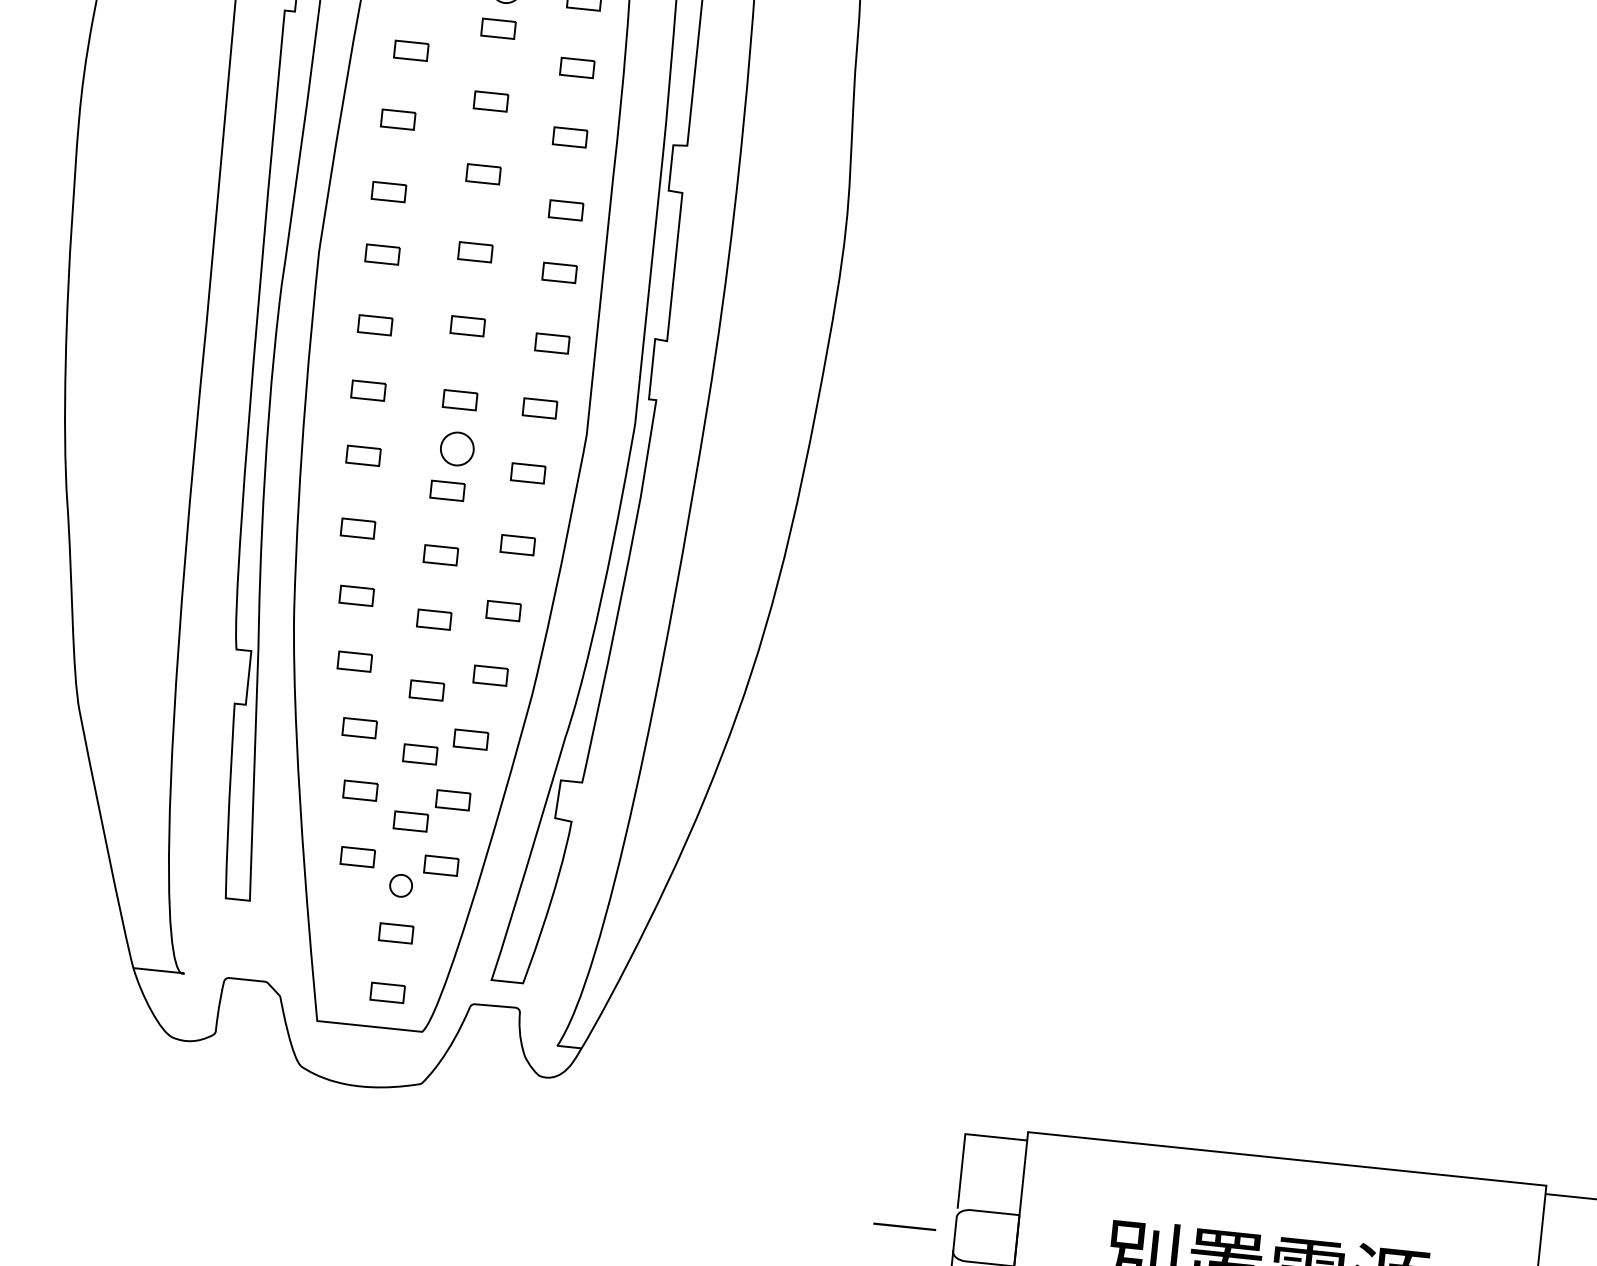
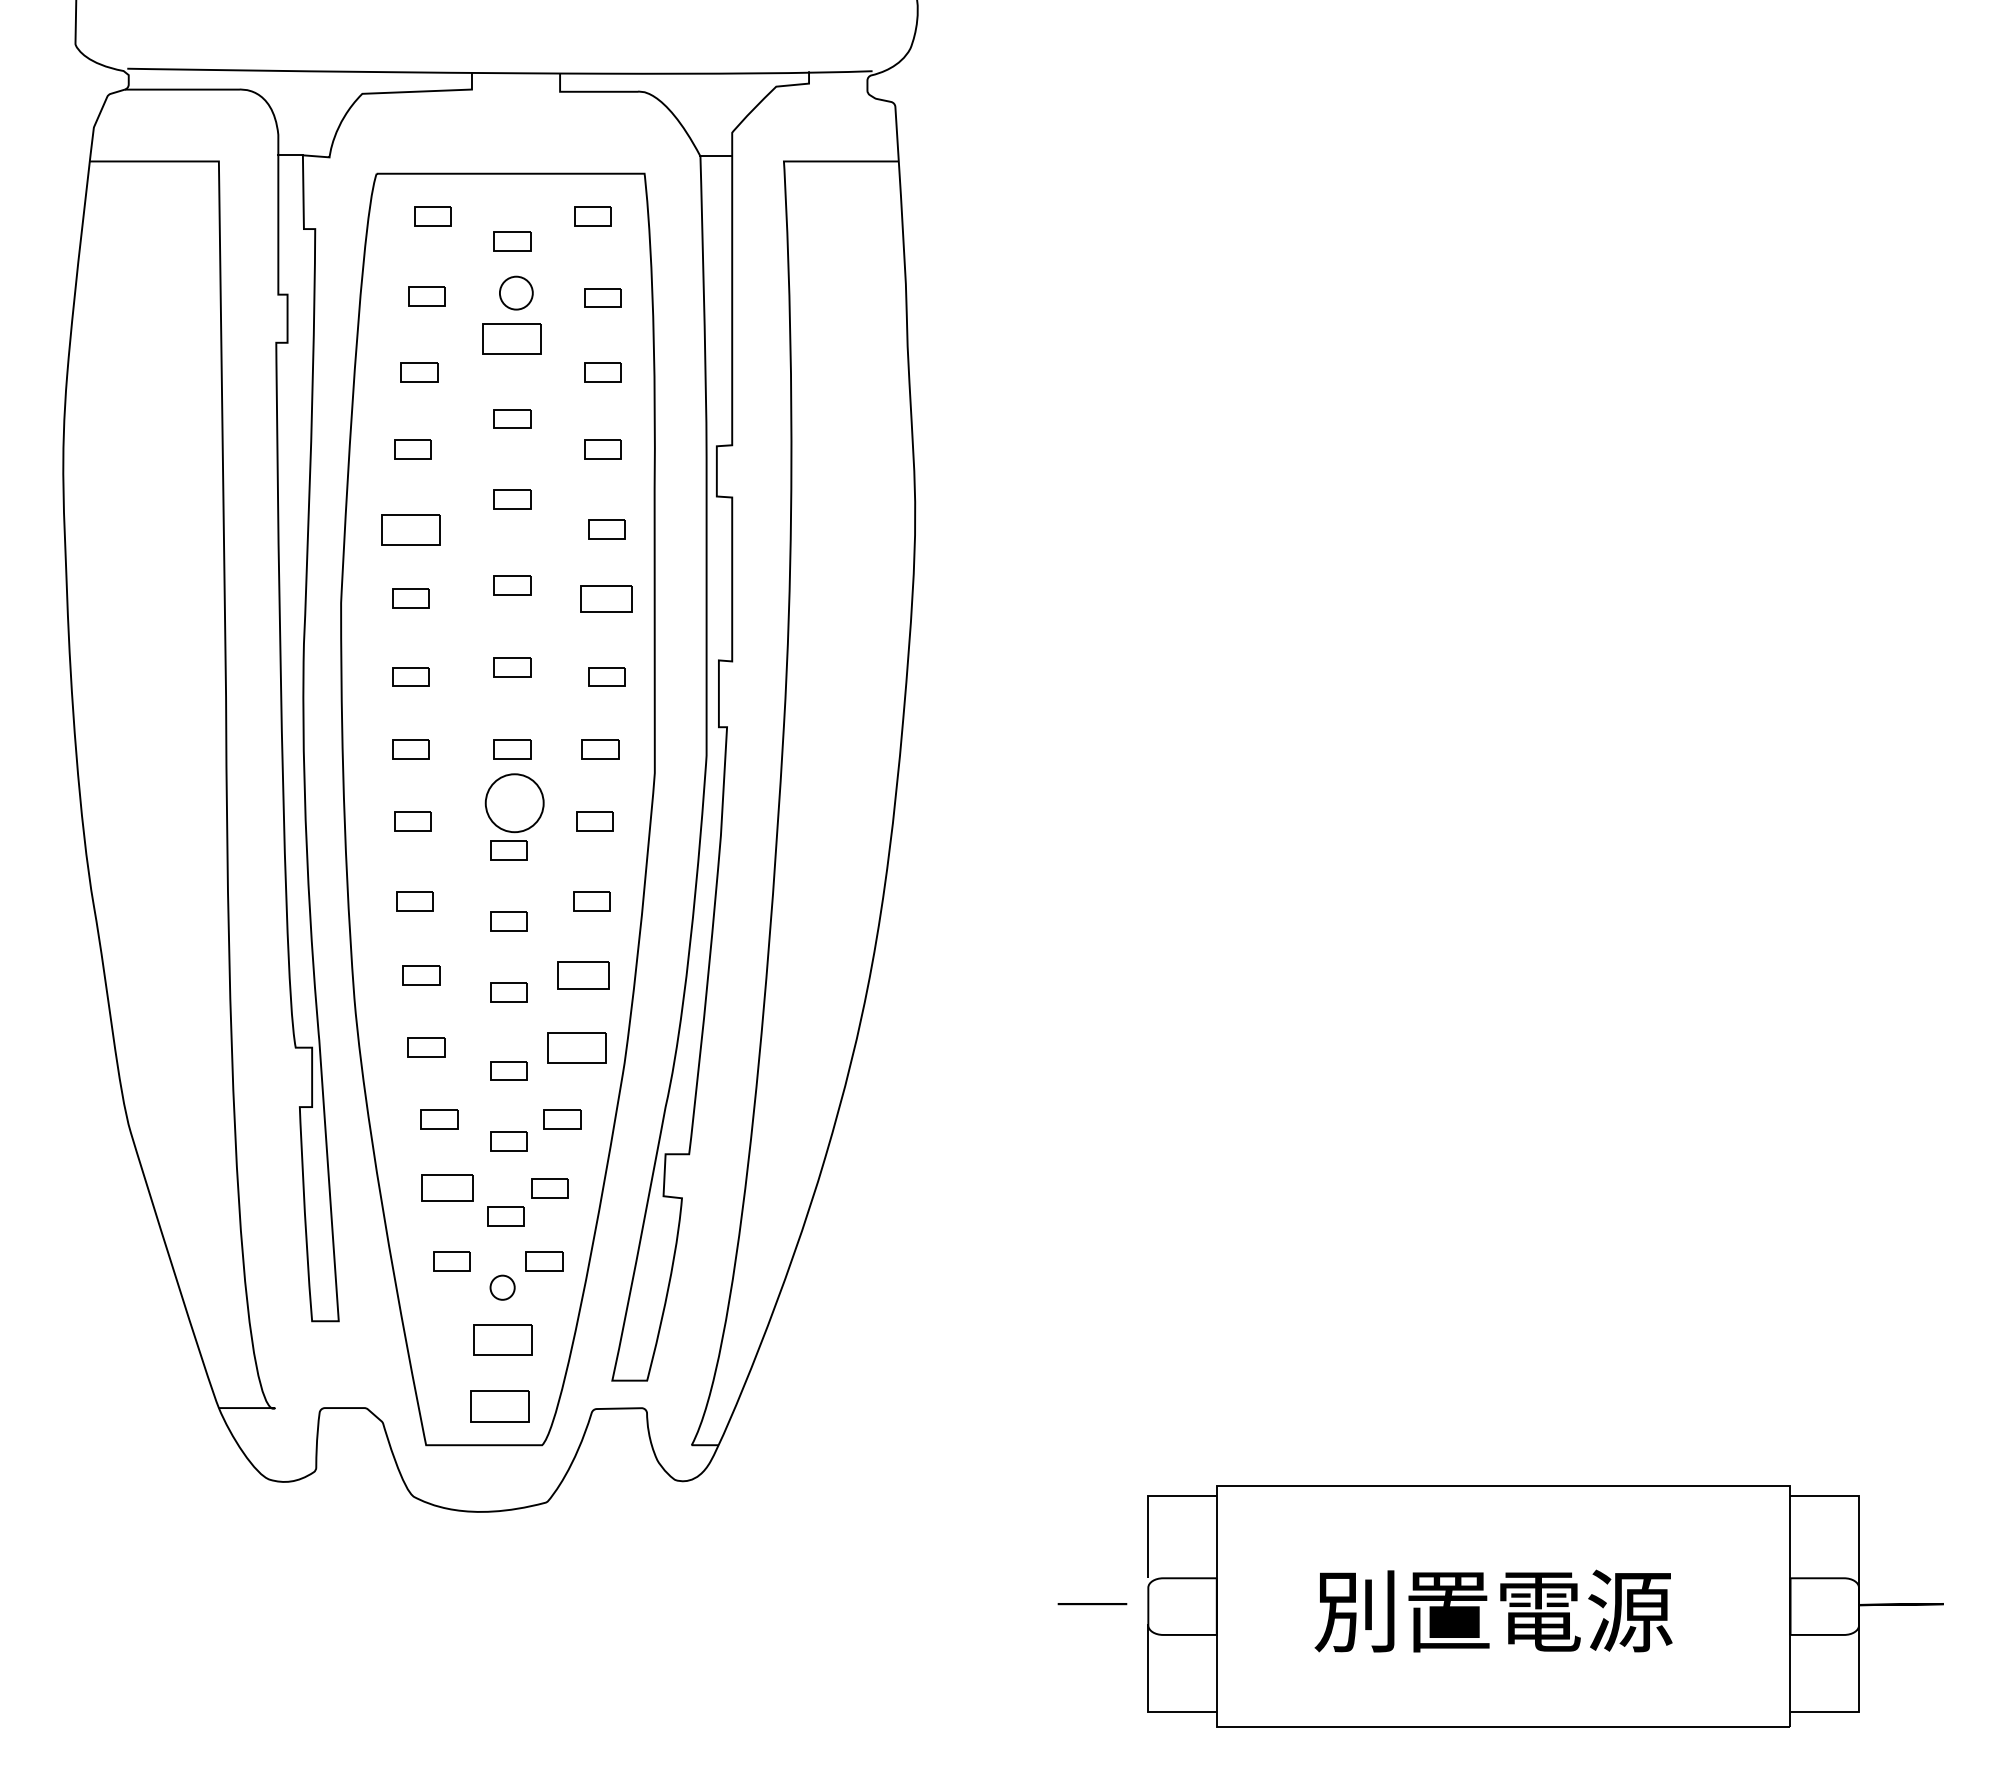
part: (498, 28) -> (512, 338), size x1.6
part: (388, 191) -> (410, 529), size x1.6
part: (559, 272) -> (606, 598), size x1.4
circle: (457, 449) -> (514, 803), size x1.6
part: (503, 611) -> (583, 975), size x1.4
part: (490, 675) -> (576, 1047), size x1.6
part: (360, 790) -> (447, 1188), size x1.4
part: (396, 933) -> (502, 1340), size x1.6
part: (387, 992) -> (499, 1406), size x1.6

